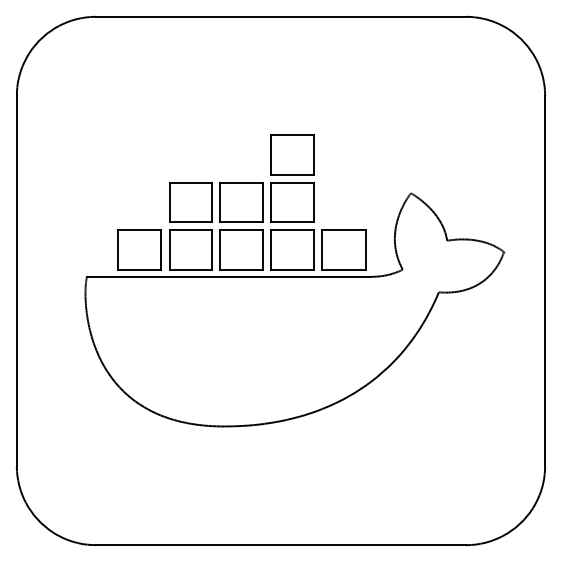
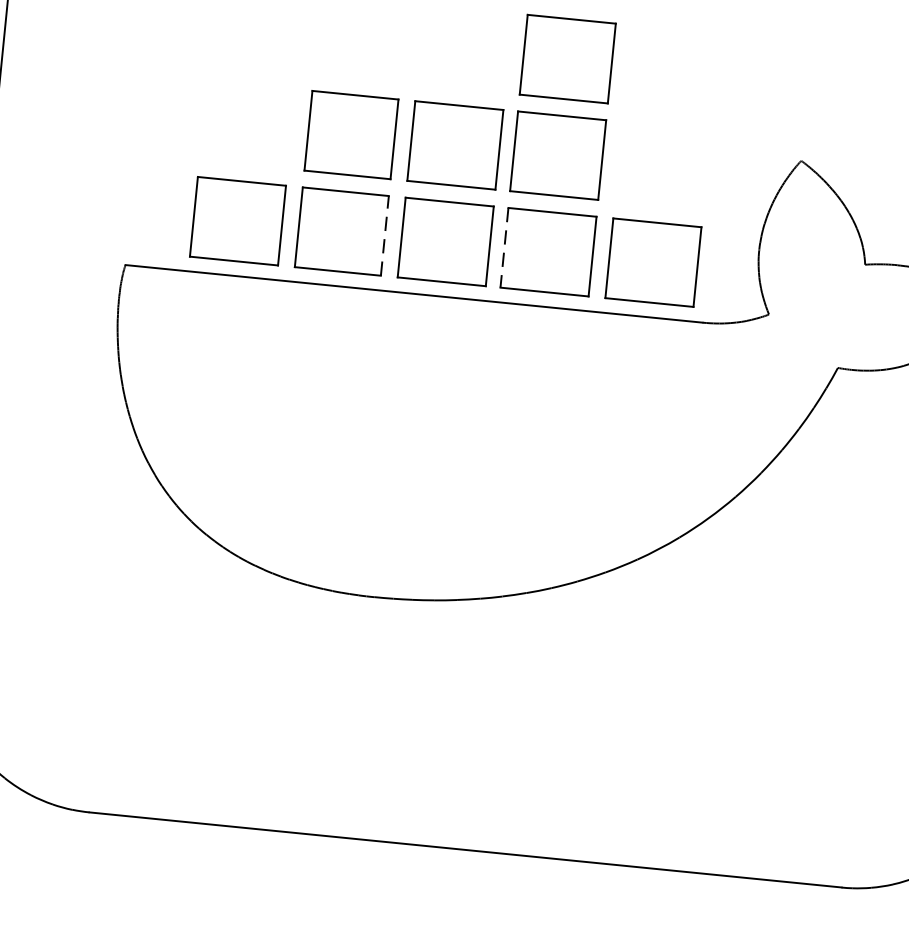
line: (211, 250) -> (384, 236), solid -> dashed
line: (270, 250) -> (504, 248), solid -> dashed

